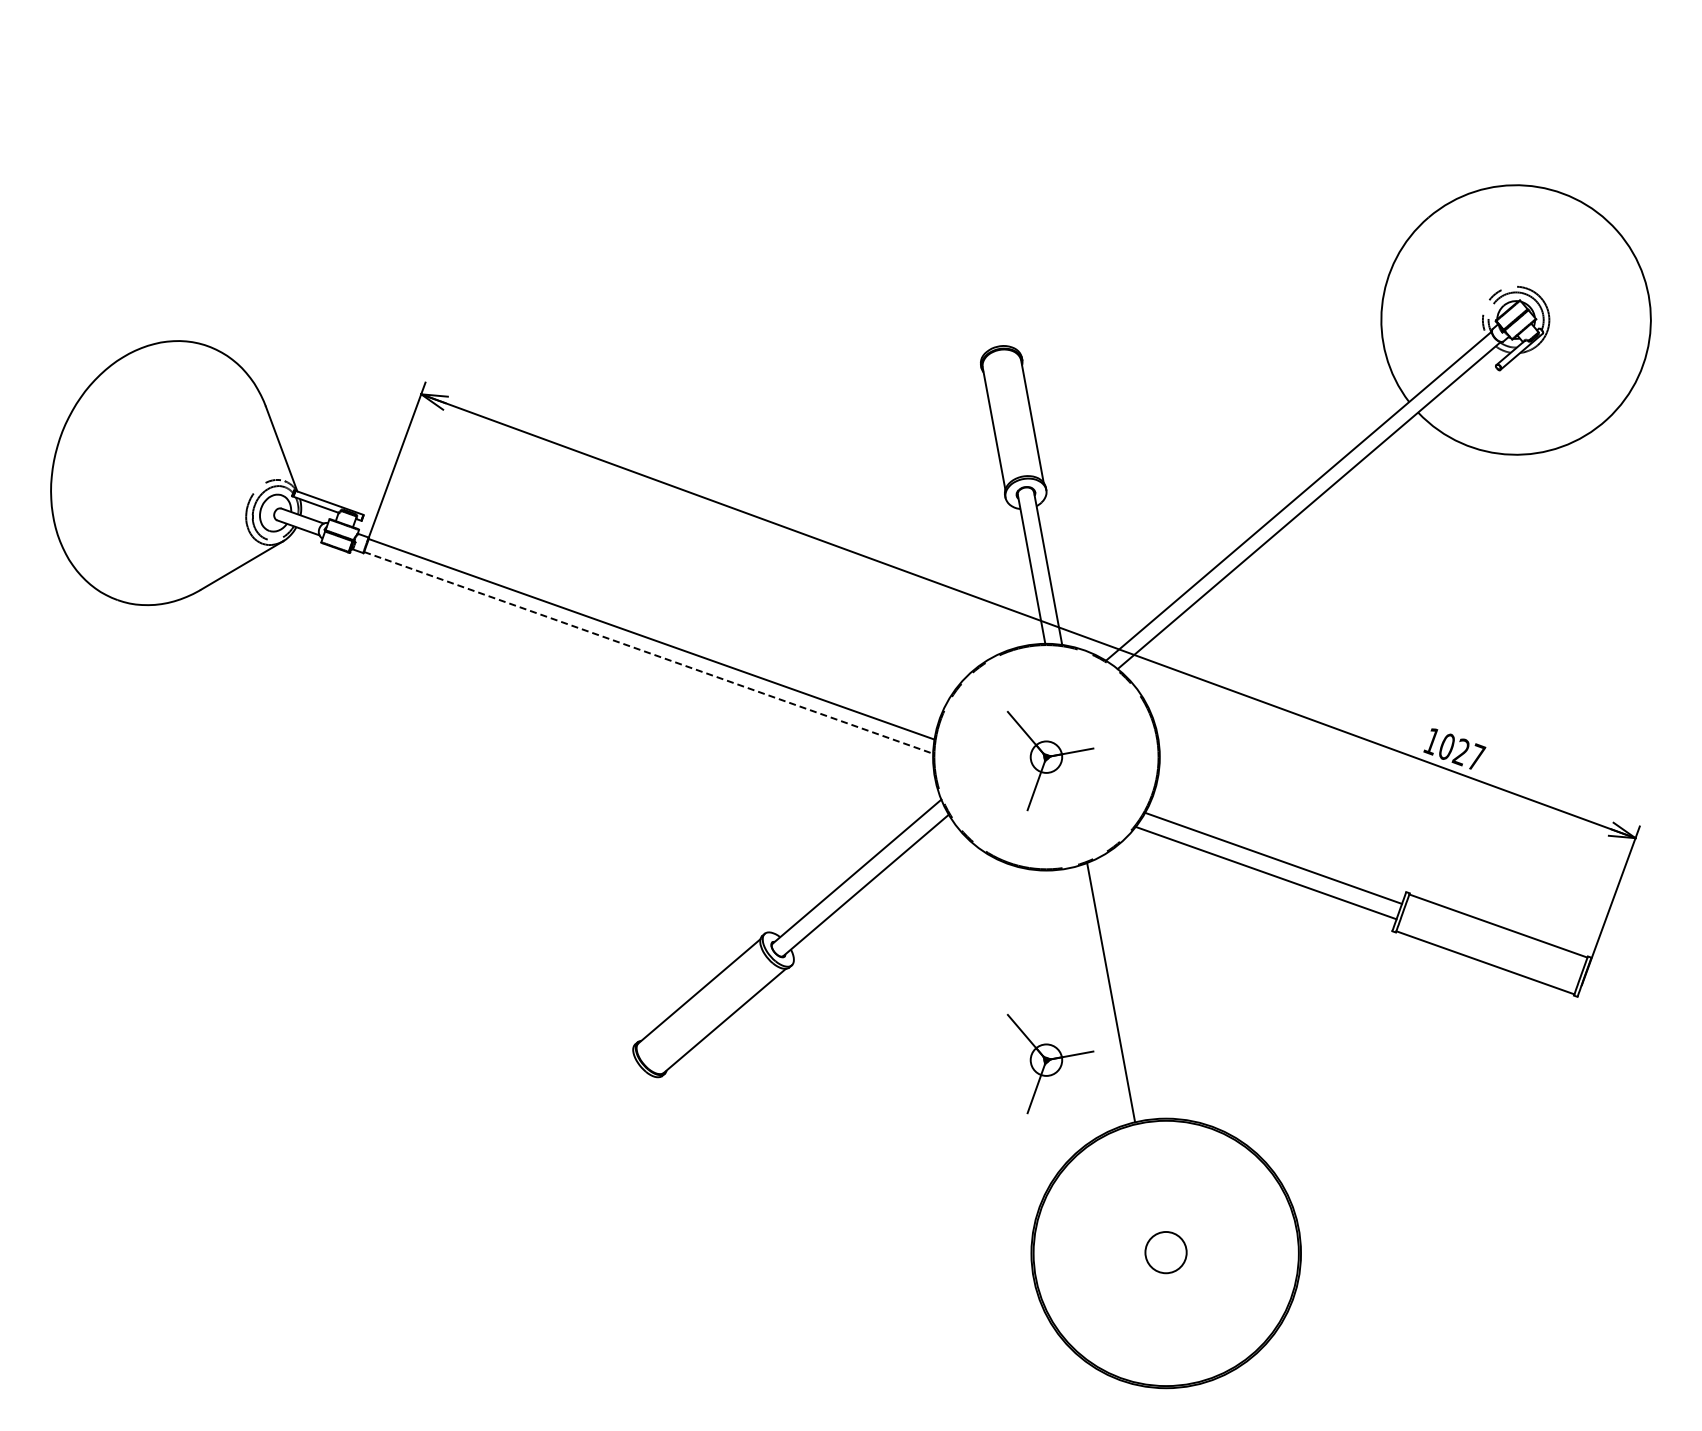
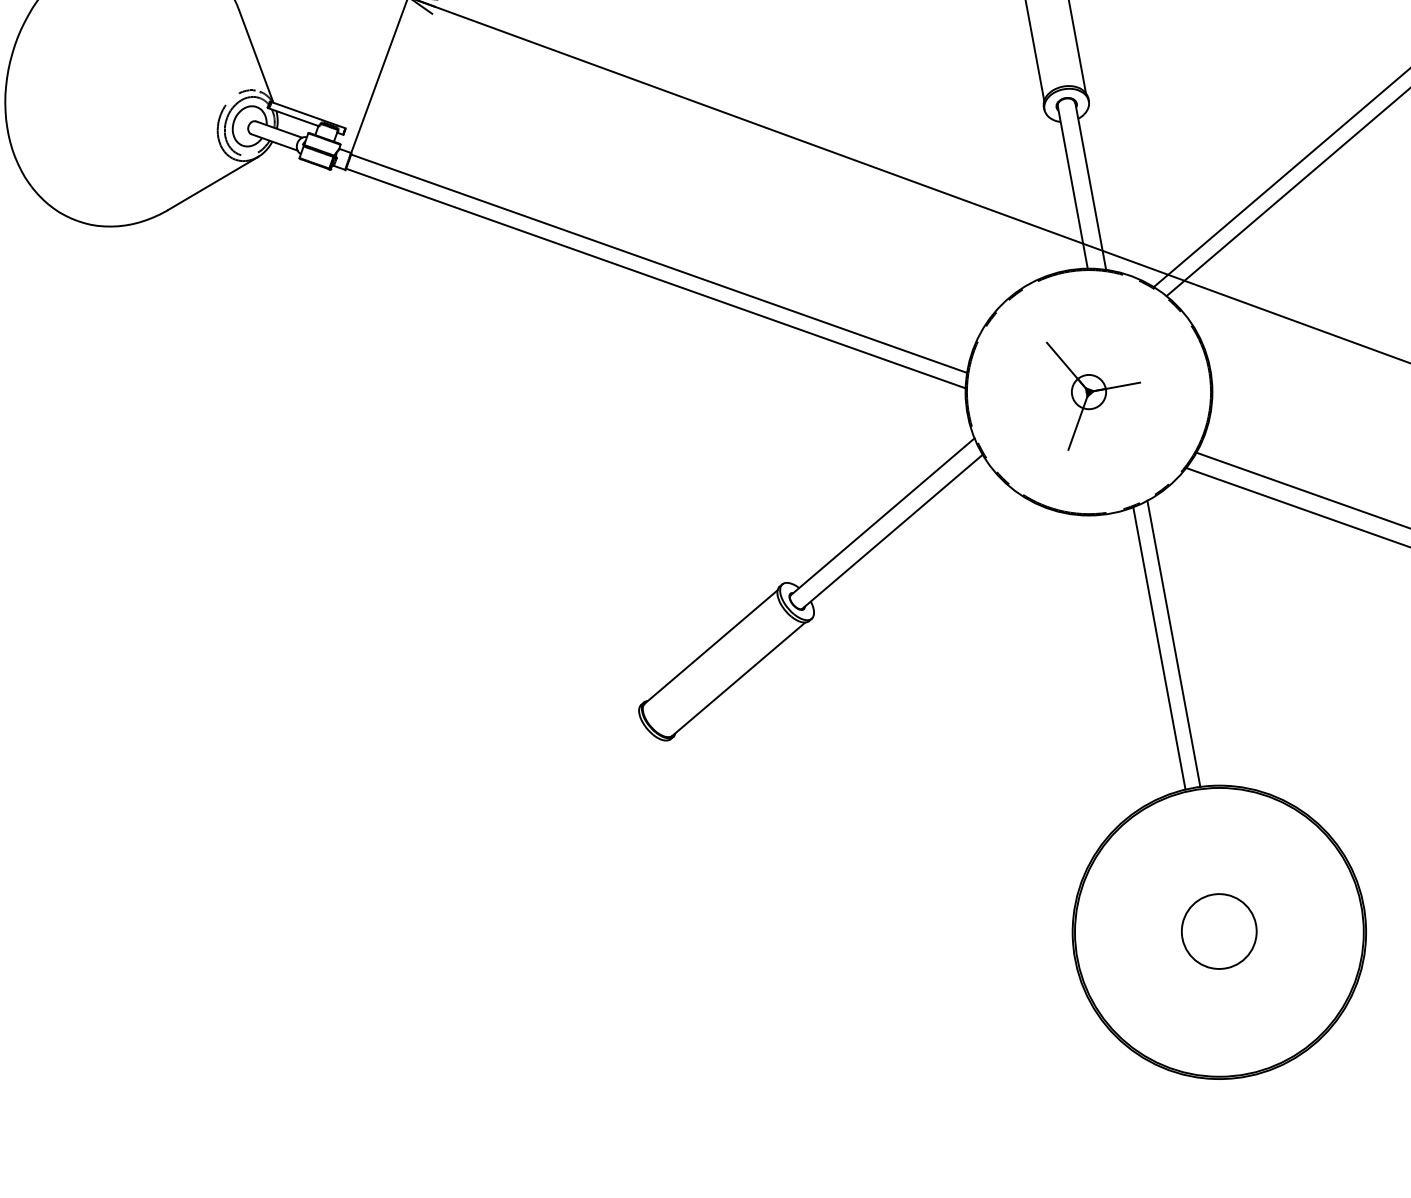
line: (648, 652) -> (655, 278), dashed -> solid
line: (1124, 987) -> (1173, 642), added
part: (1050, 1064) -> (1093, 726), removed
circle: (1165, 1252) -> (1218, 931), size x1.67

